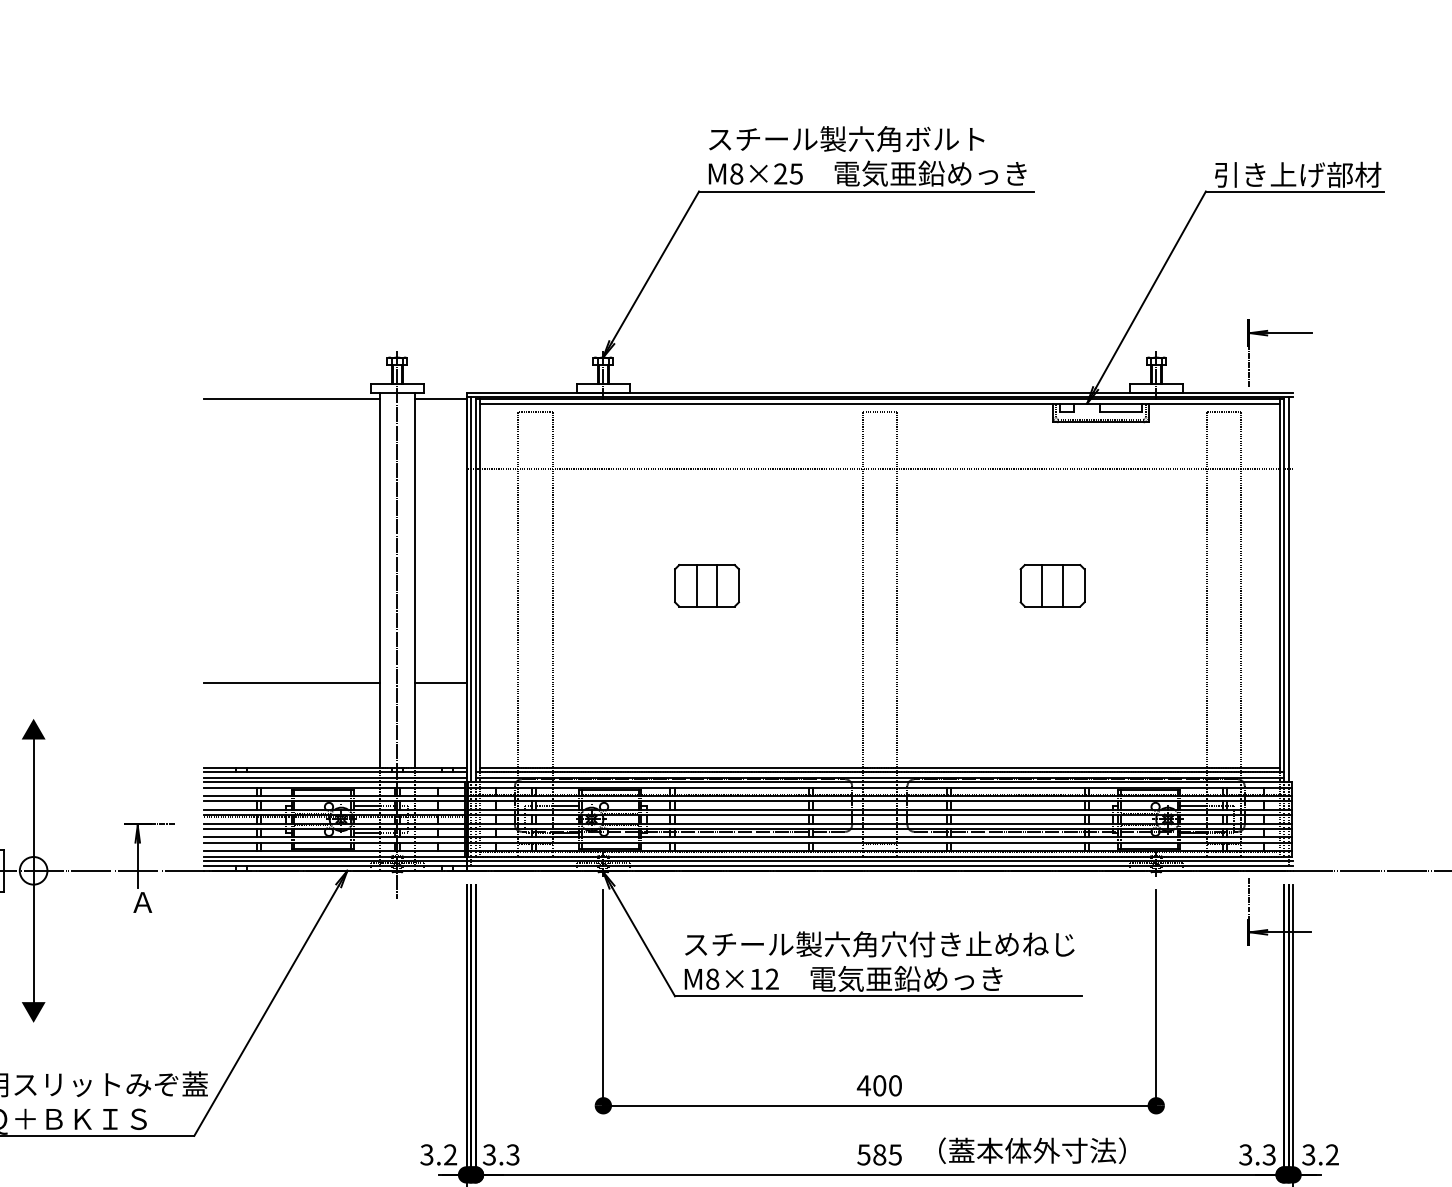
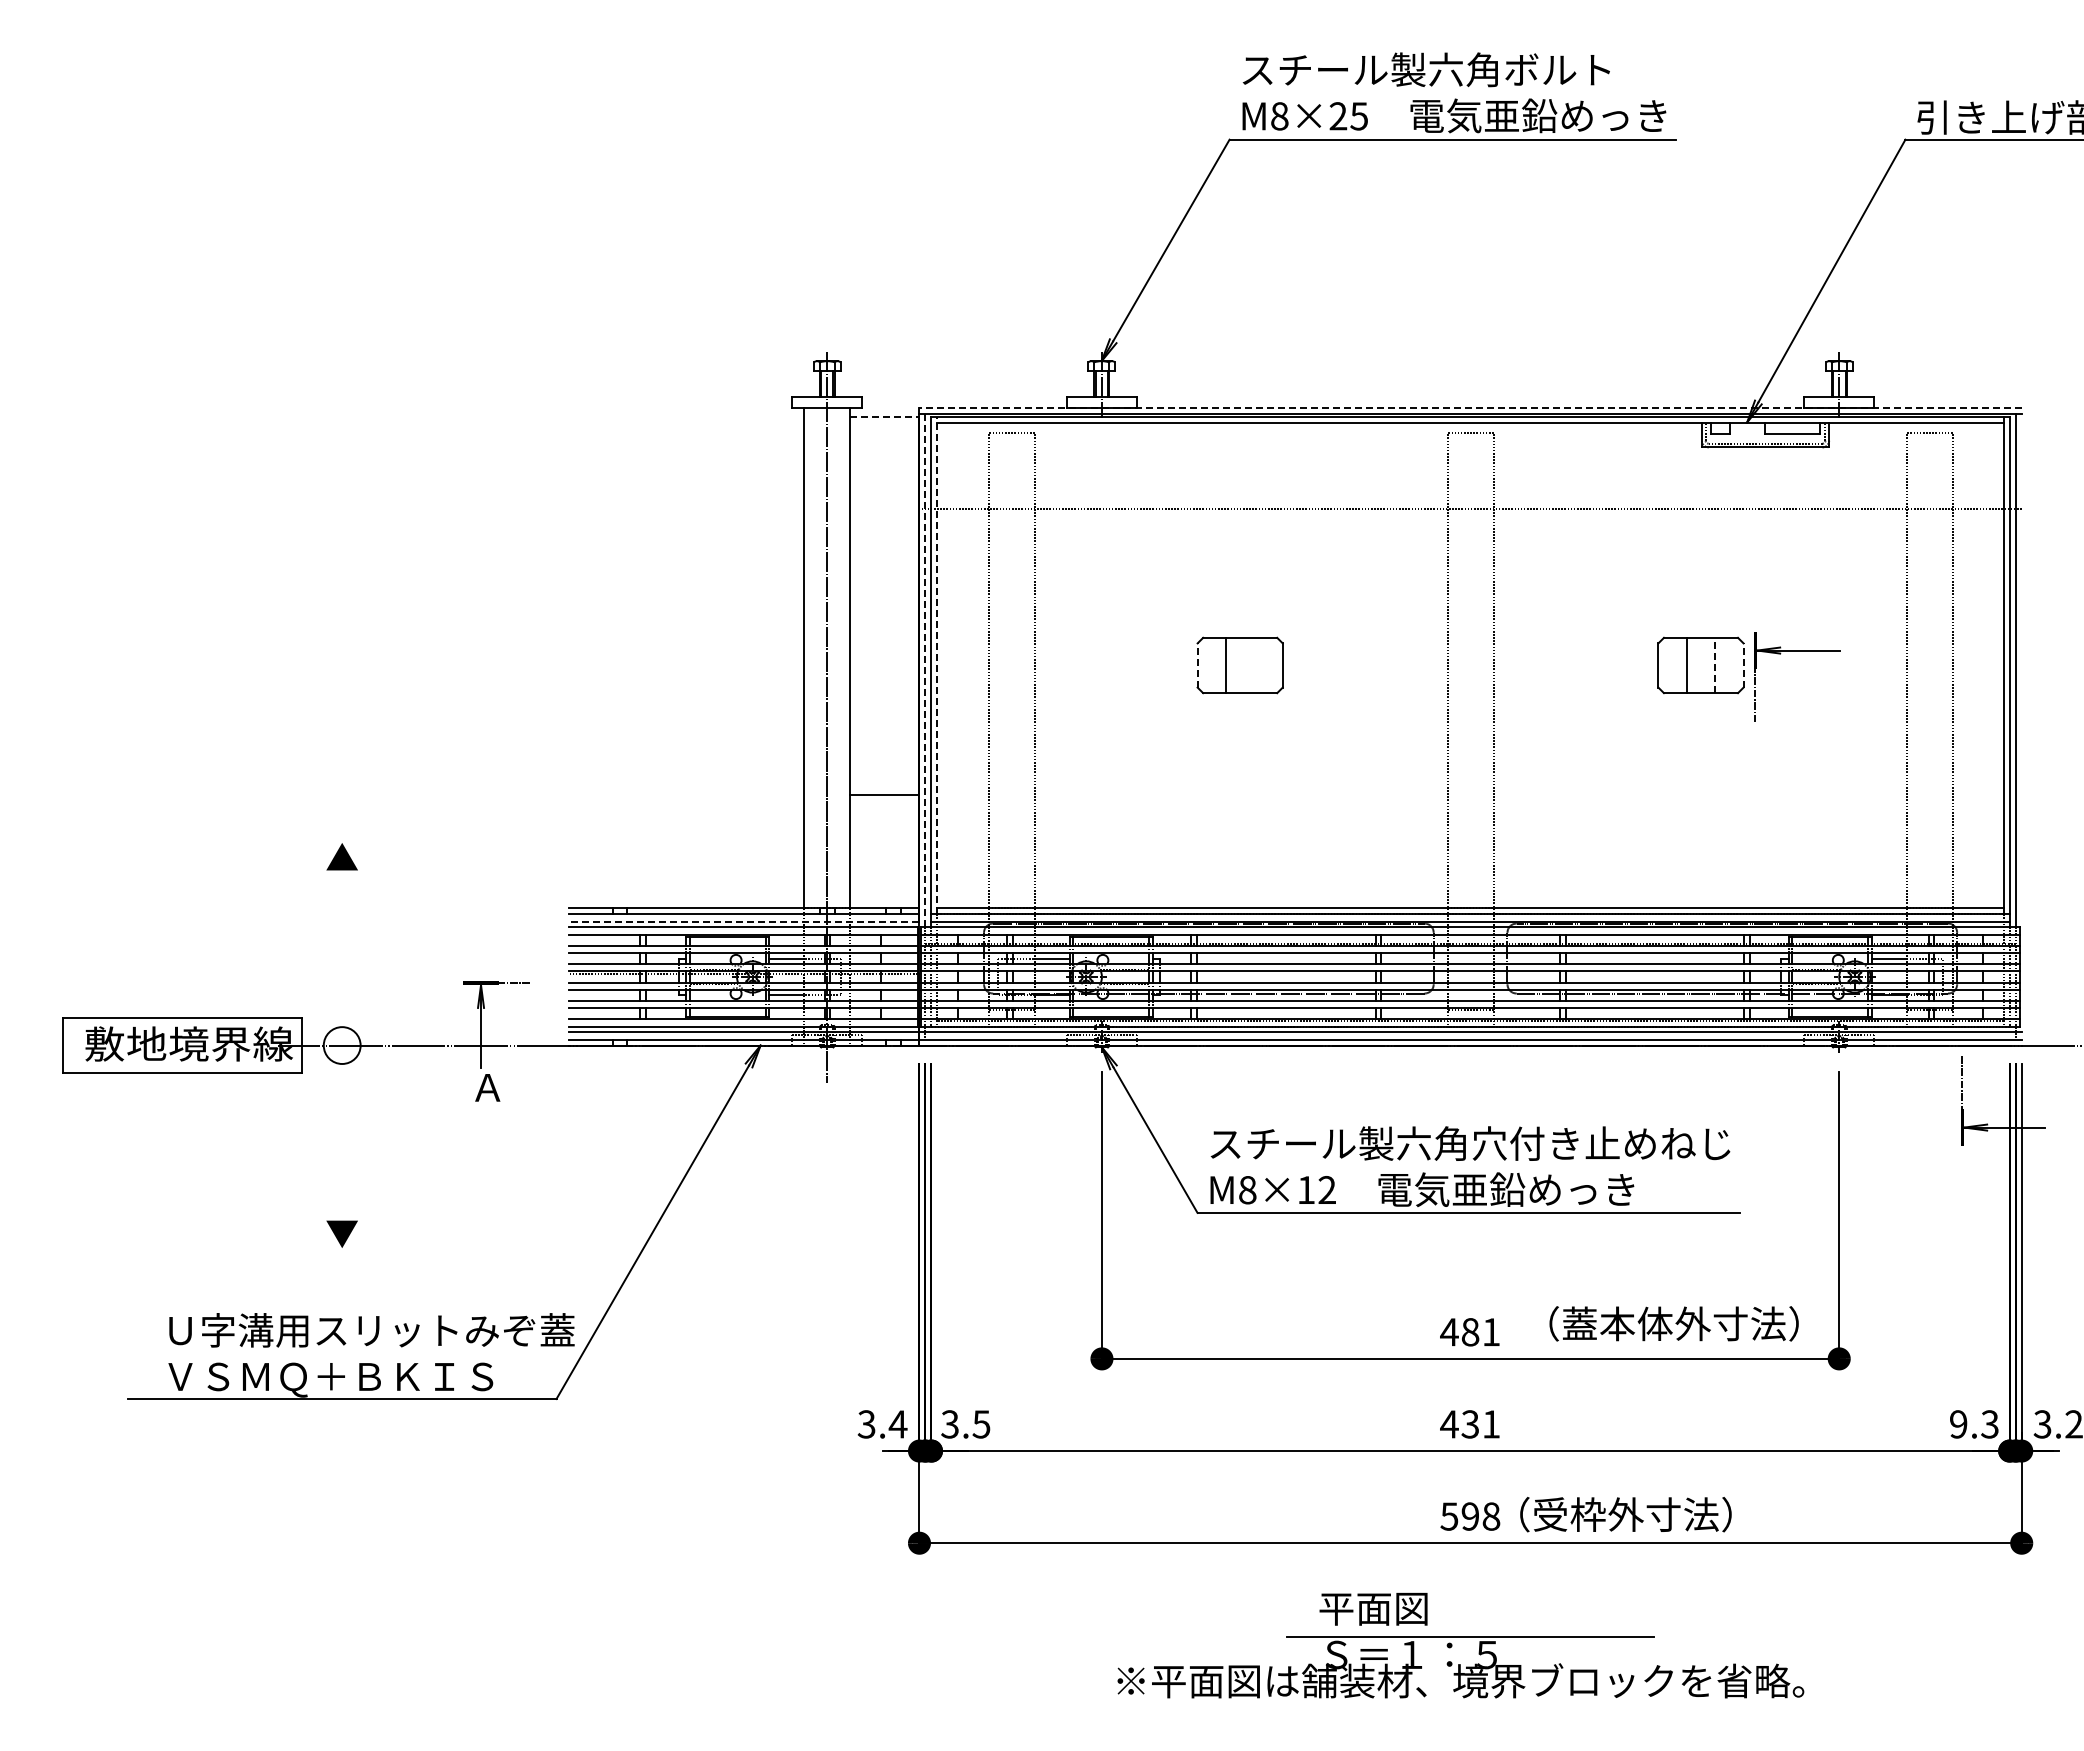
part: (1280, 333) -> (1797, 651), moved
line: (879, 392) -> (1470, 407), solid -> dashed
line: (291, 399) -> (686, 417), removed
line: (440, 399) -> (884, 417), solid -> dashed
line: (480, 585) -> (937, 665), solid -> dashed
line: (675, 585) -> (1197, 665), solid -> dashed
line: (717, 585) -> (1254, 665), removed
line: (1062, 585) -> (1714, 665), solid -> dashed
line: (1084, 585) -> (1743, 665), solid -> dashed
line: (471, 589) -> (925, 670), solid -> dashed
line: (291, 682) -> (686, 794), removed
line: (334, 777) -> (743, 921), solid -> dashed
line: (33, 870) -> (342, 1045), removed
text: (887, 1085) -> (1480, 1332), 400 -> 481
text: (1031, 1150) -> (1673, 1323), moved
text: (450, 1154) -> (897, 1424), 3.2 -> 3.4
text: (513, 1154) -> (981, 1424), 3.3 -> 3.5
text: (878, 1154) -> (1469, 1424), 585 -> 431
text: (1245, 1154) -> (1958, 1424), 3.3 -> 9.3

